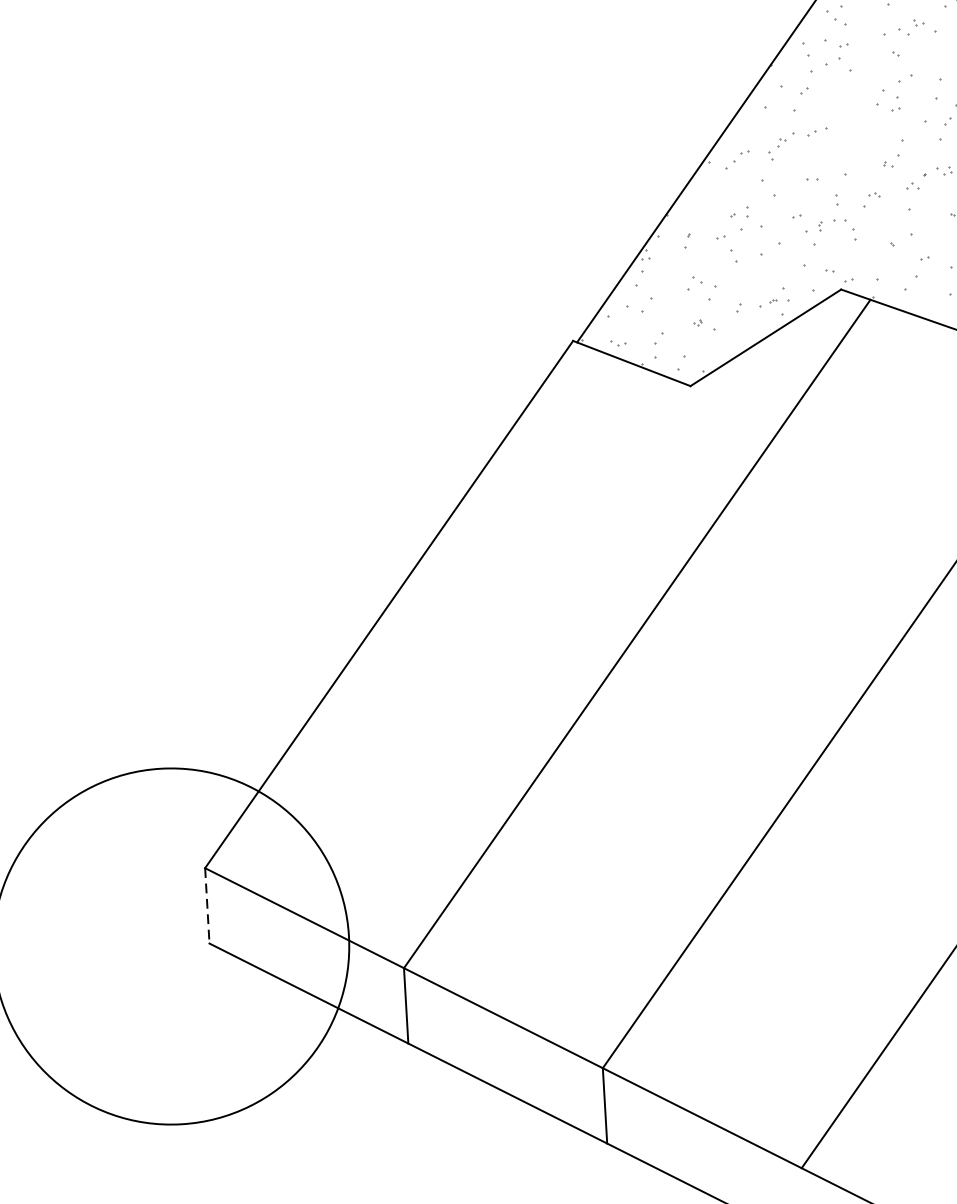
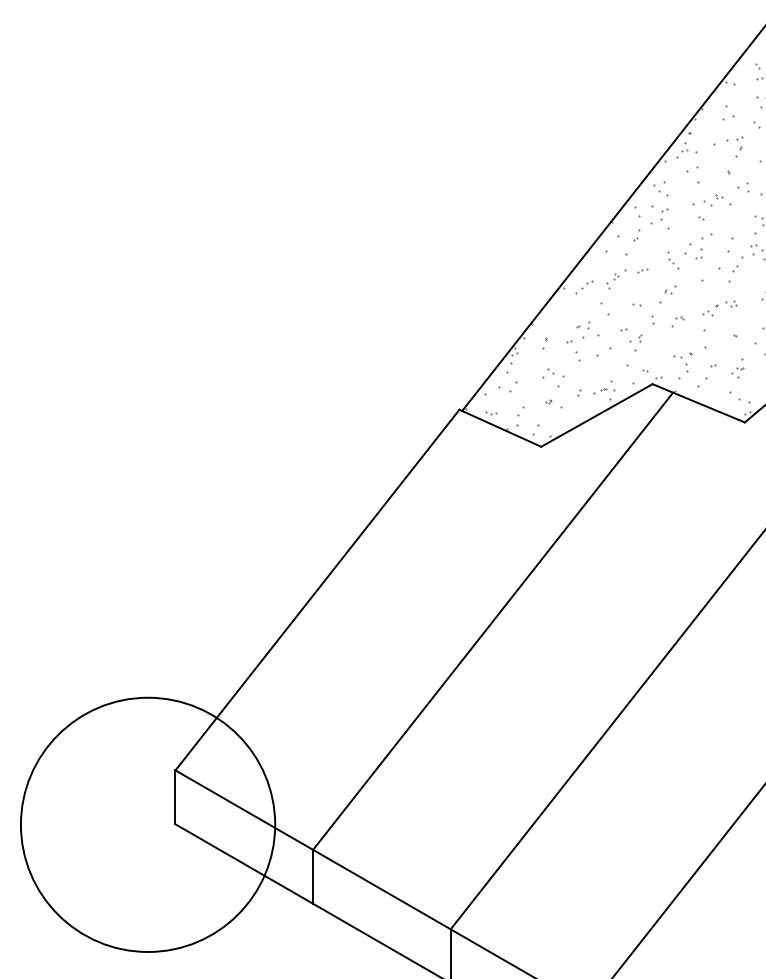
part: (806, 82) -> (636, 235), size x0.62
part: (860, 114) -> (673, 260), added
part: (817, 131) -> (642, 270), size x0.62
part: (891, 160) -> (670, 289), moved
part: (844, 229) -> (680, 363), moved
line: (207, 906) -> (175, 797), dashed -> solid

